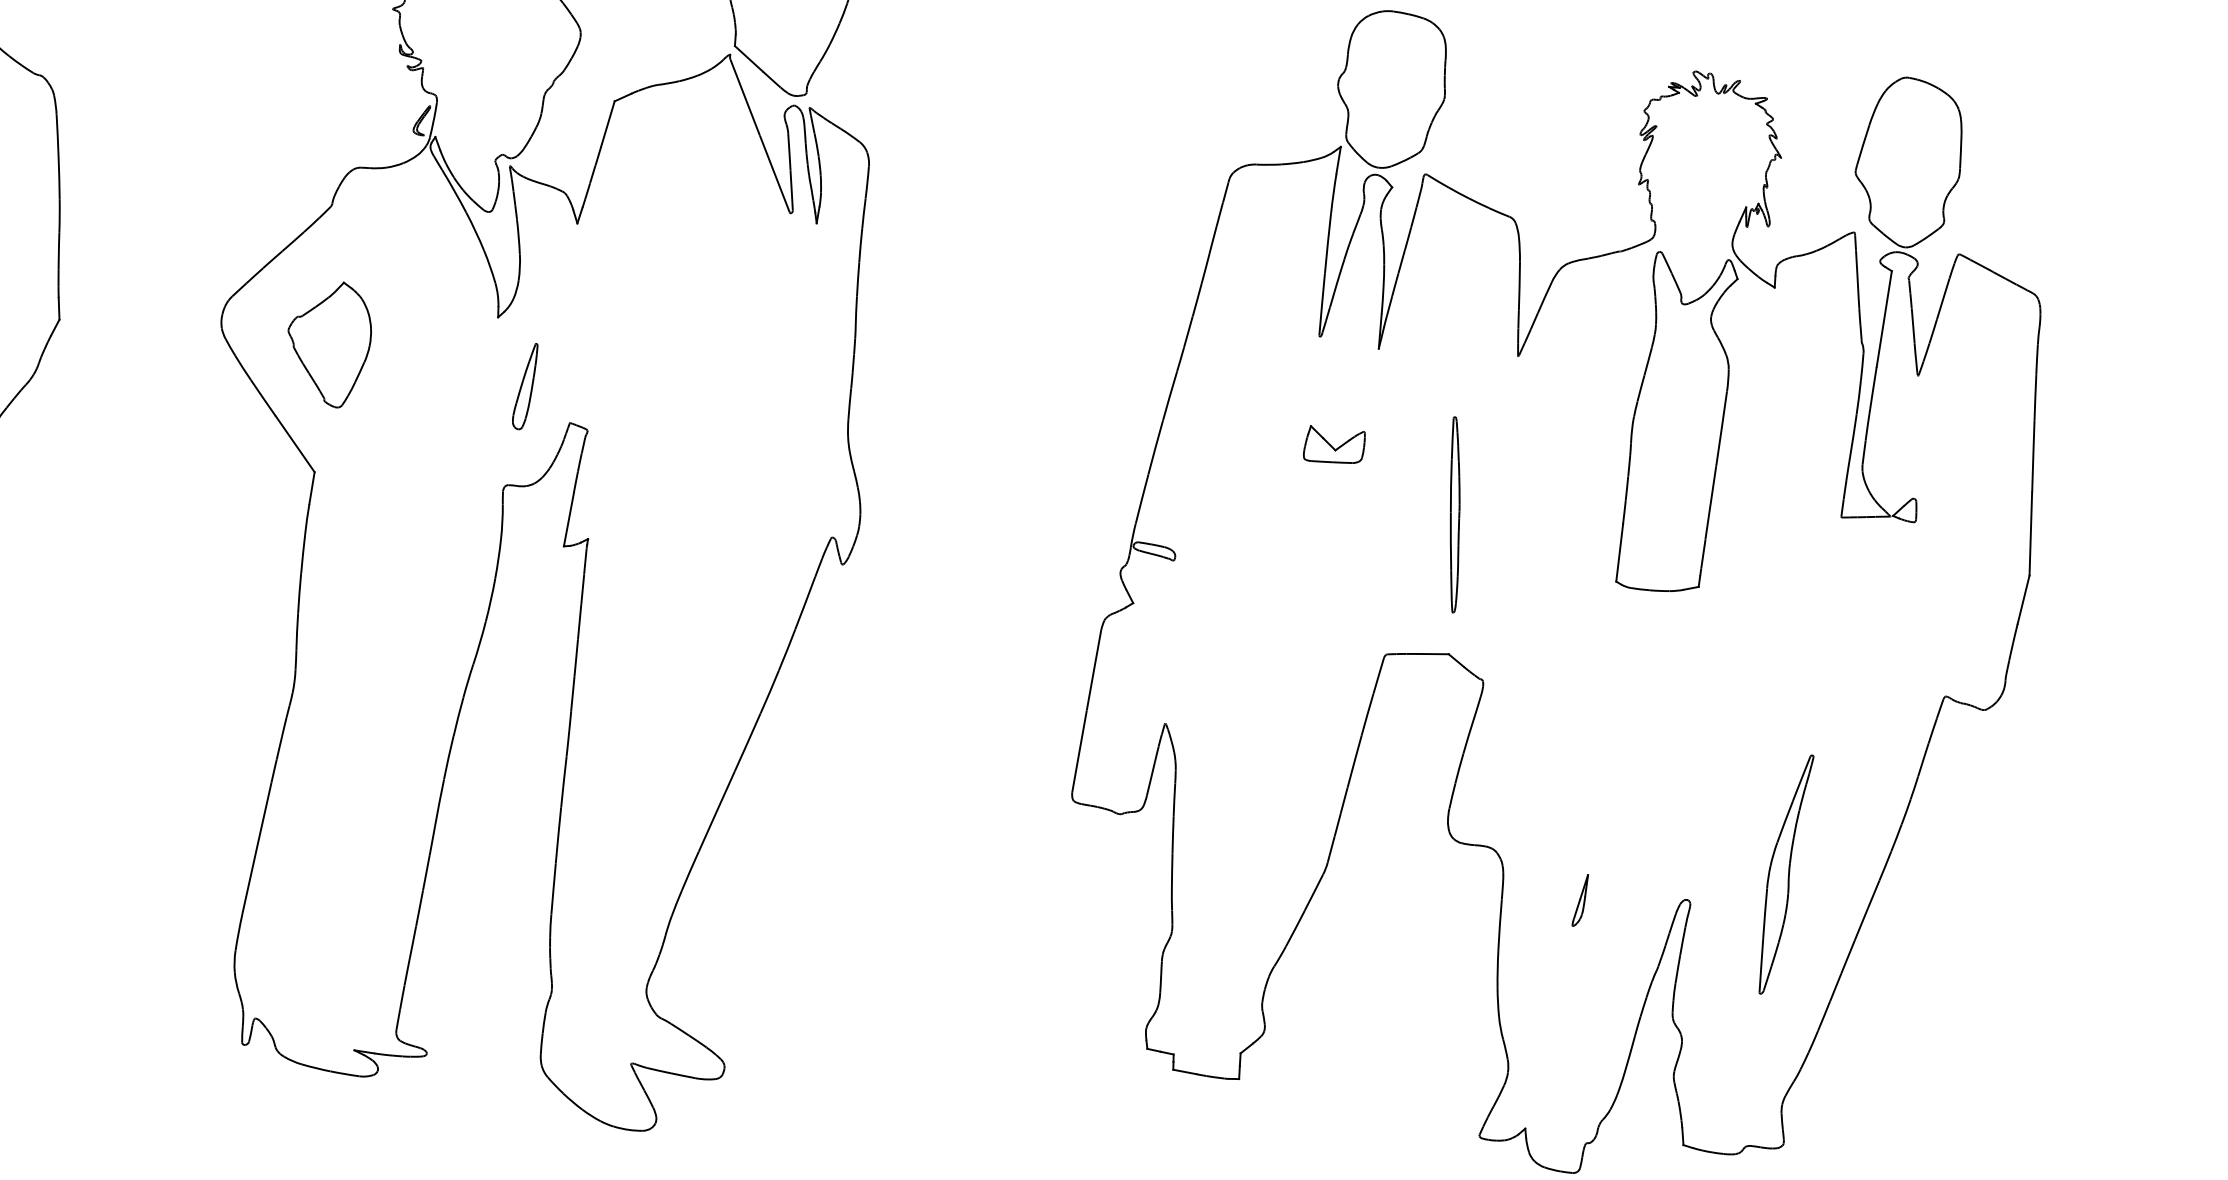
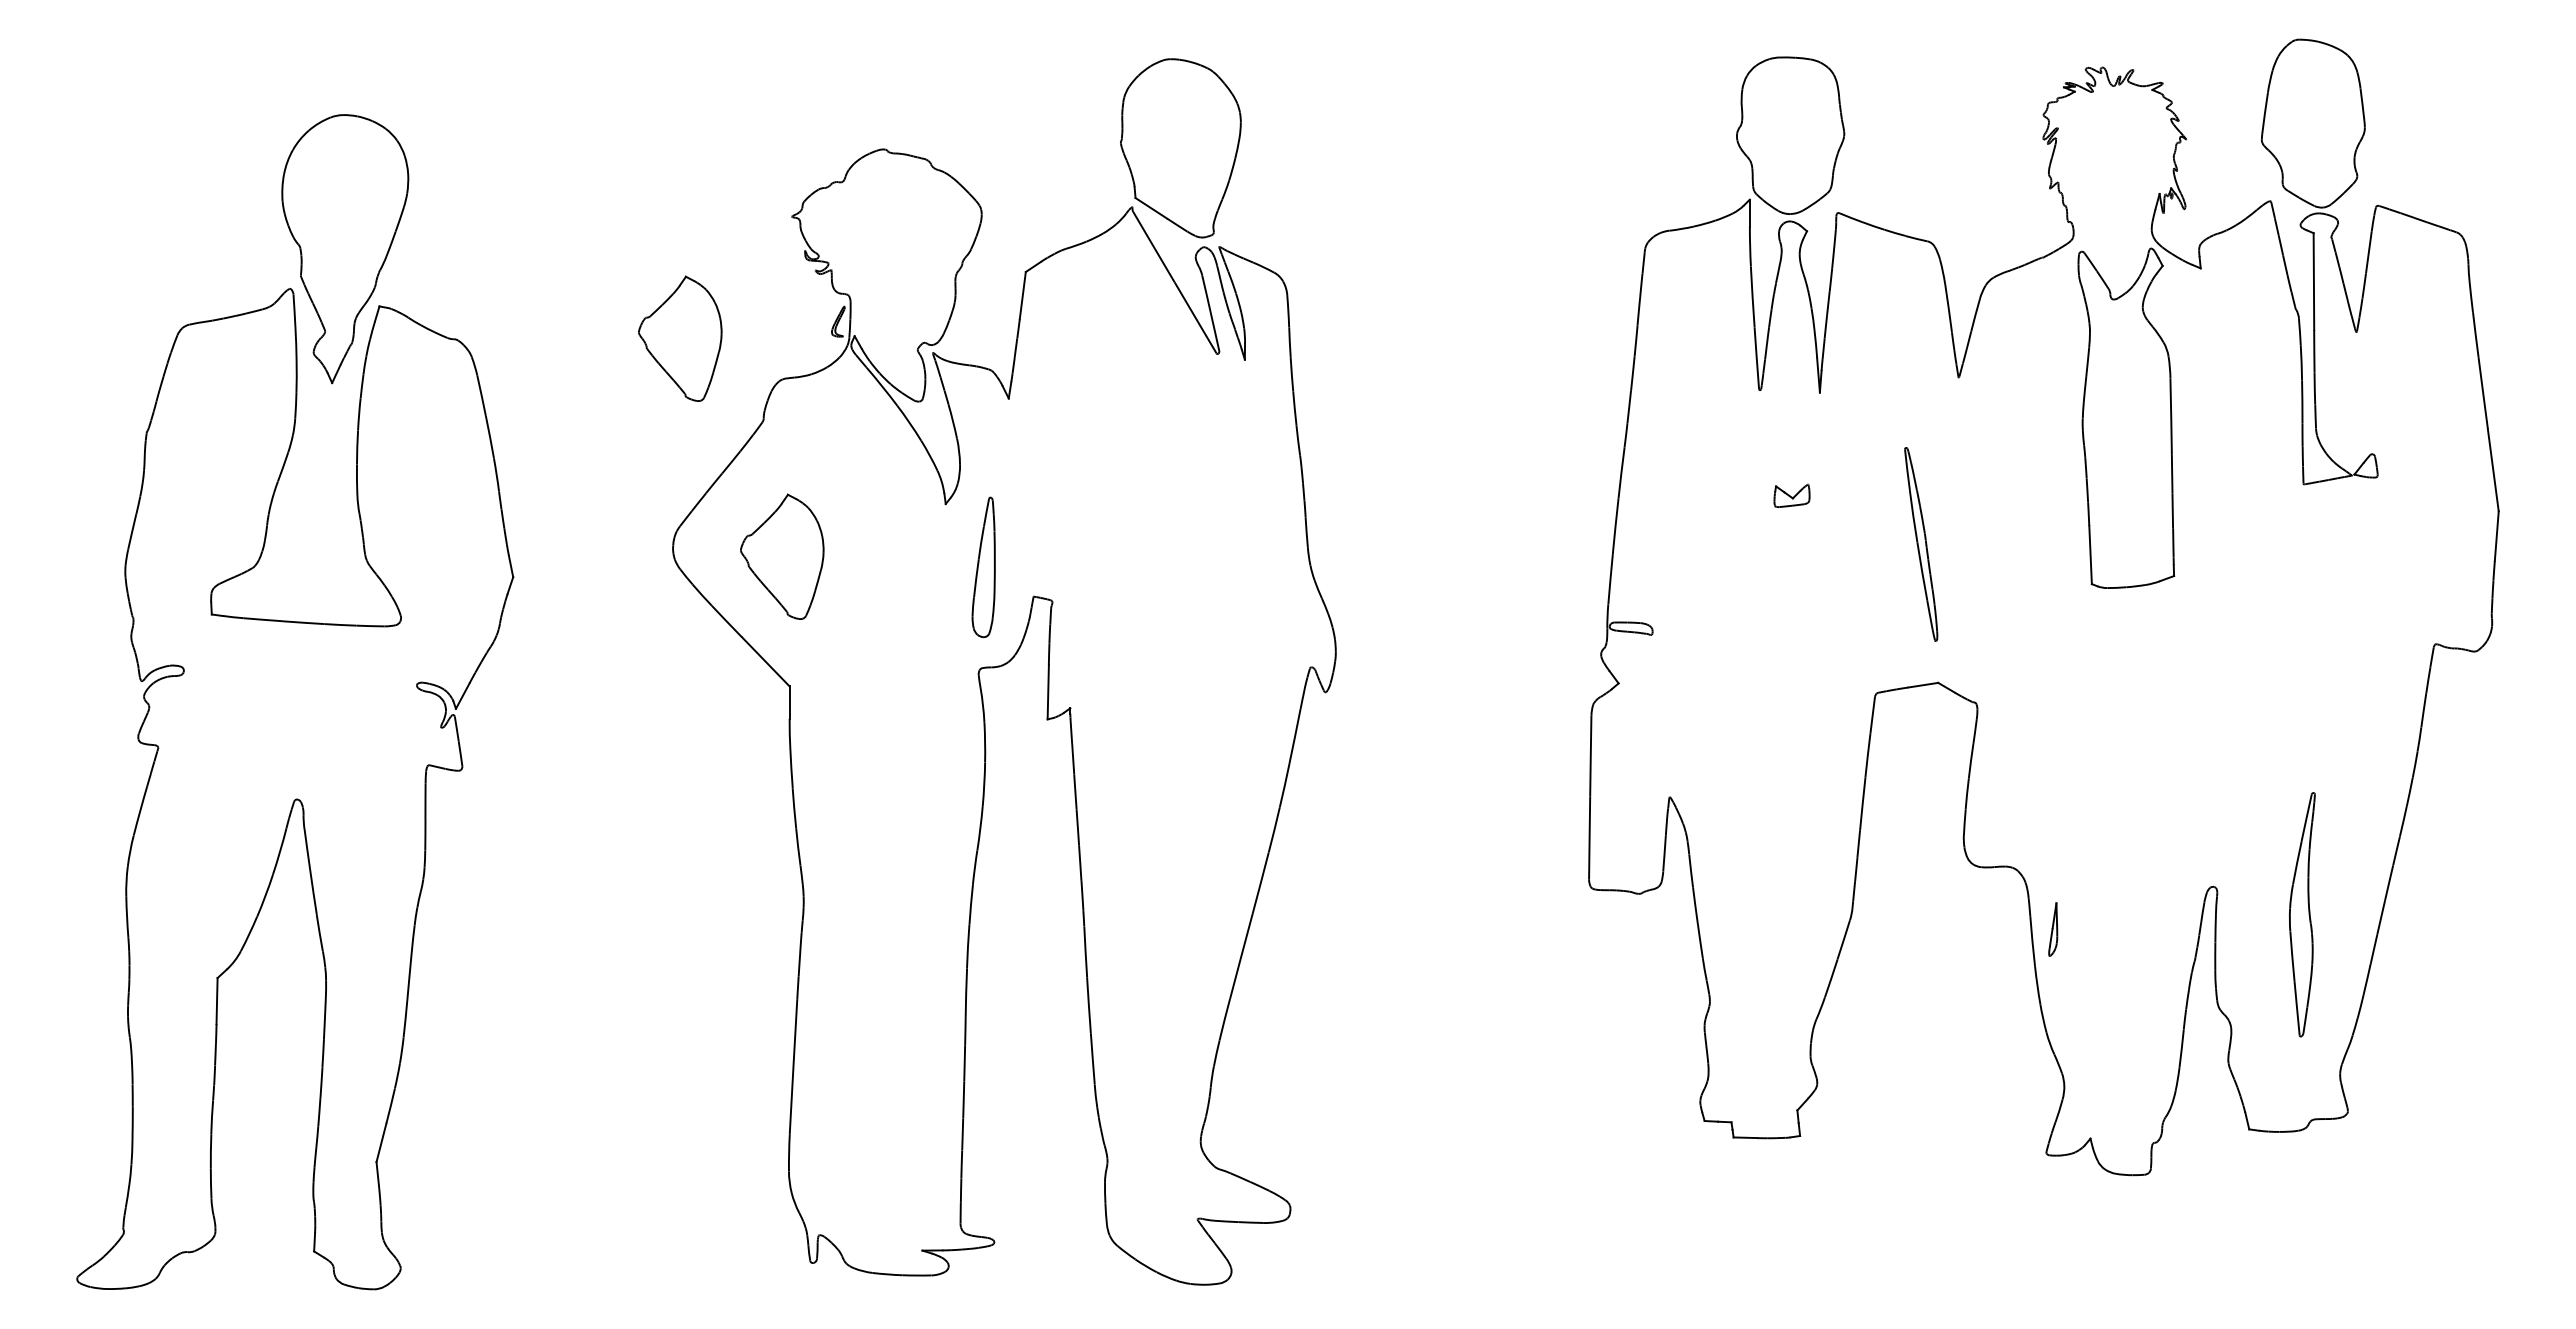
part: (263, 111) -> (680, 338), added
part: (525, 386) -> (983, 567), size x1.6
part: (1334, 445) -> (1791, 495), size x0.6
part: (1781, 873) -> (2302, 914), moved
part: (1580, 900) -> (2053, 929), moved

